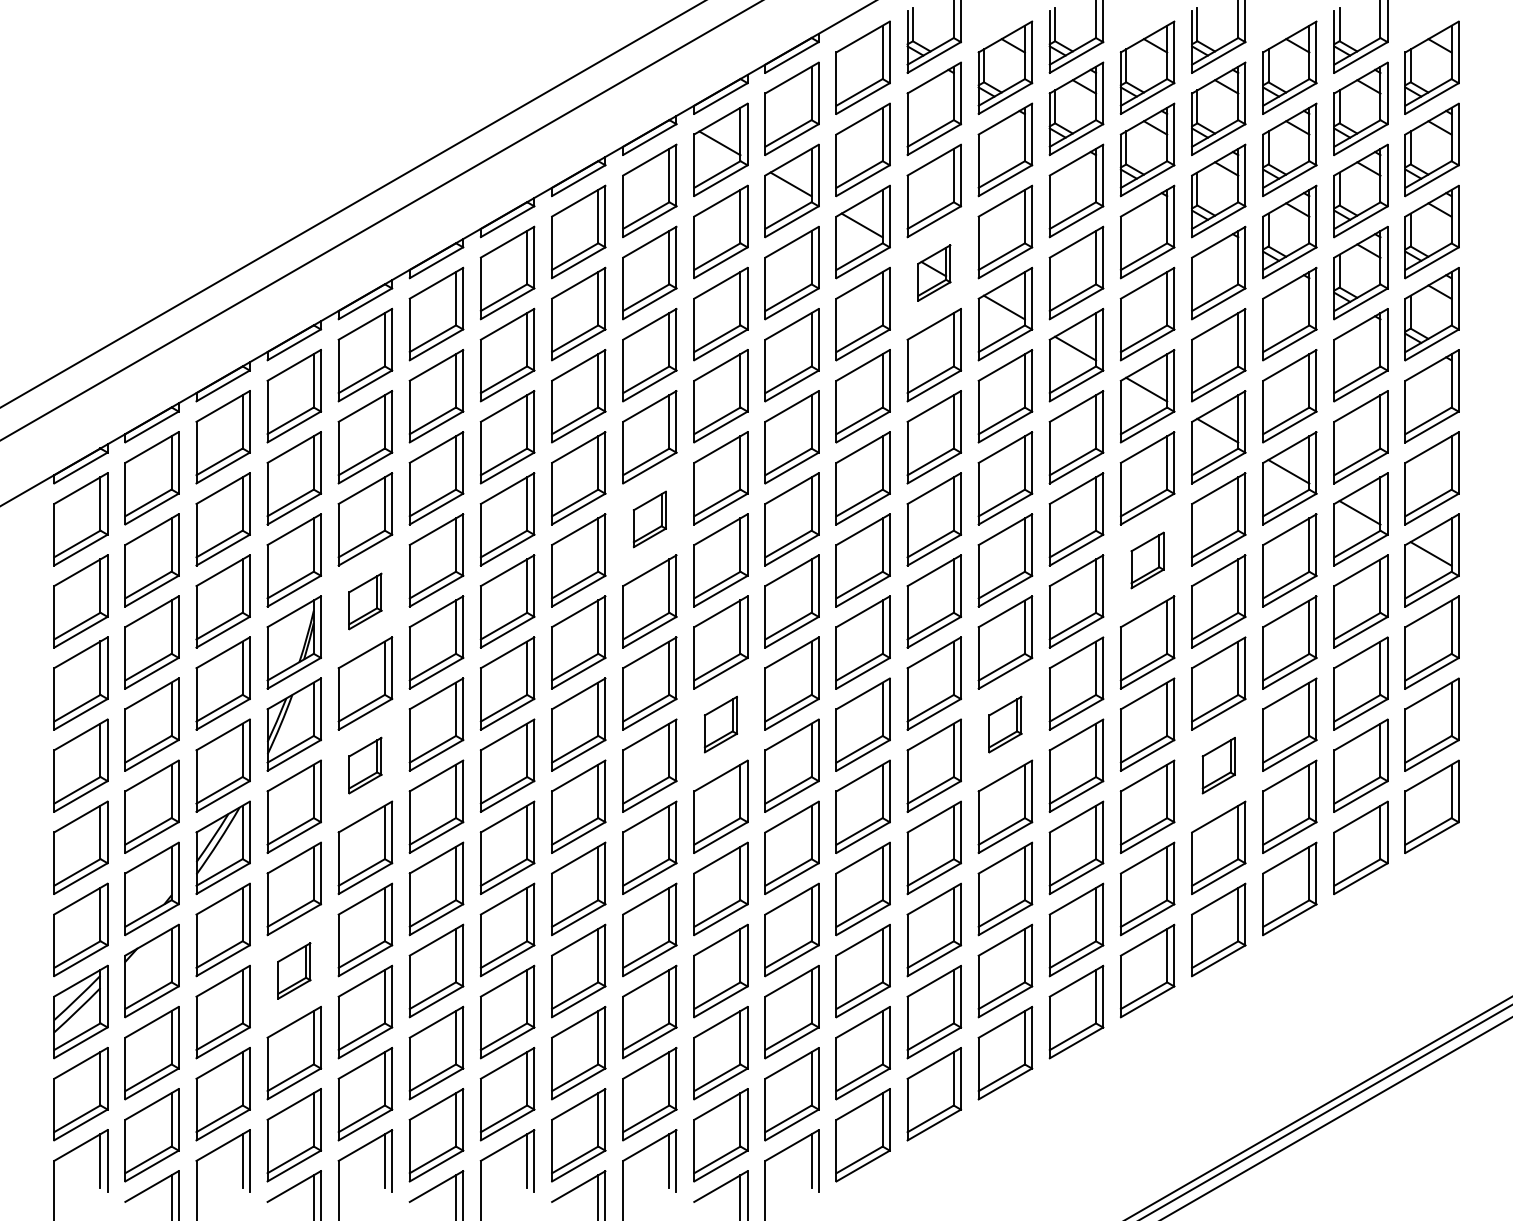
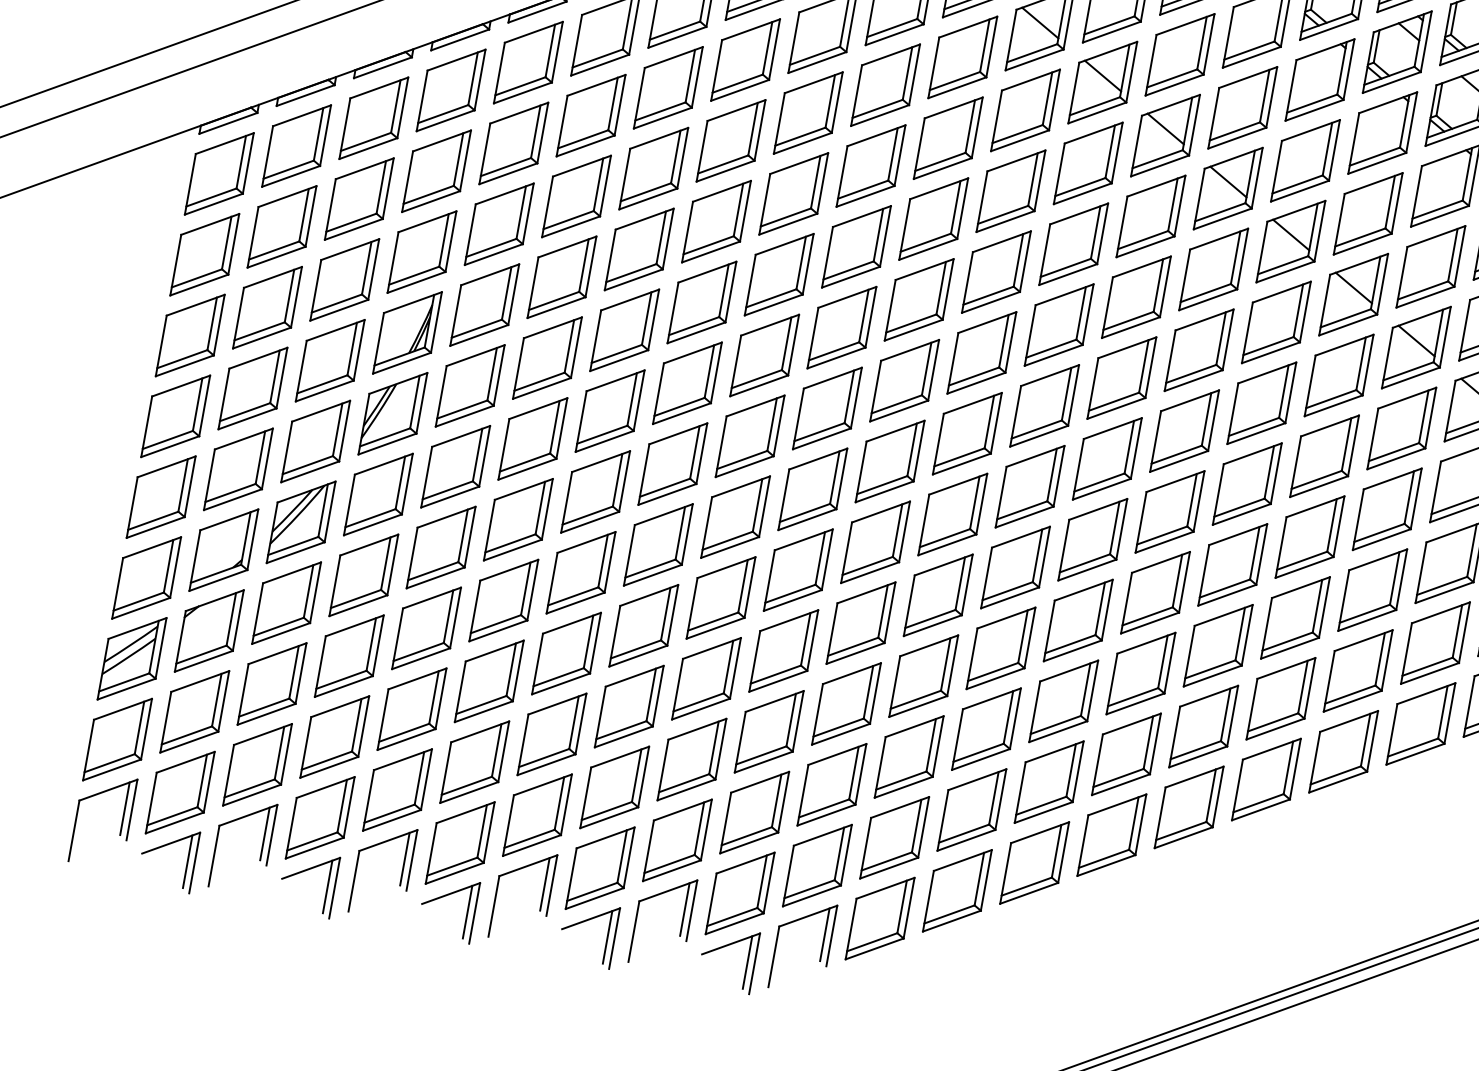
part: (934, 272) -> (1103, 82), size x1.67
part: (649, 519) -> (778, 274), size x1.67
part: (1147, 560) -> (1261, 403), size x1.67
part: (365, 601) -> (484, 305), size x1.67
part: (720, 724) -> (812, 489), size x1.67
part: (1005, 724) -> (1092, 539), size x1.67
part: (365, 765) -> (455, 466), size x1.67
part: (1218, 765) -> (1295, 617), size x1.67
part: (294, 970) -> (349, 655), size x1.67

